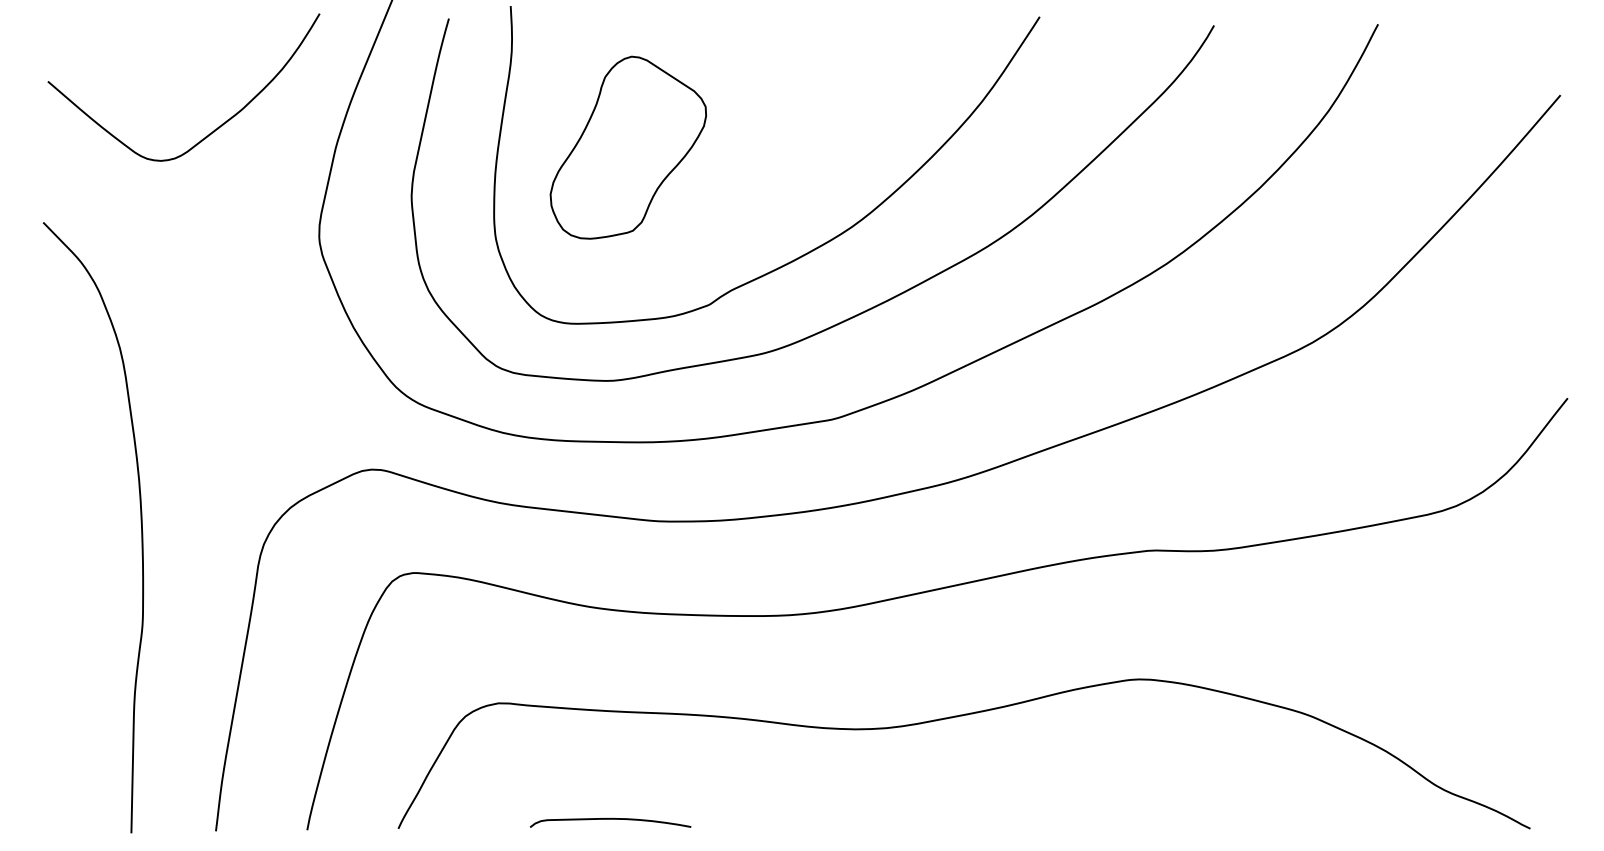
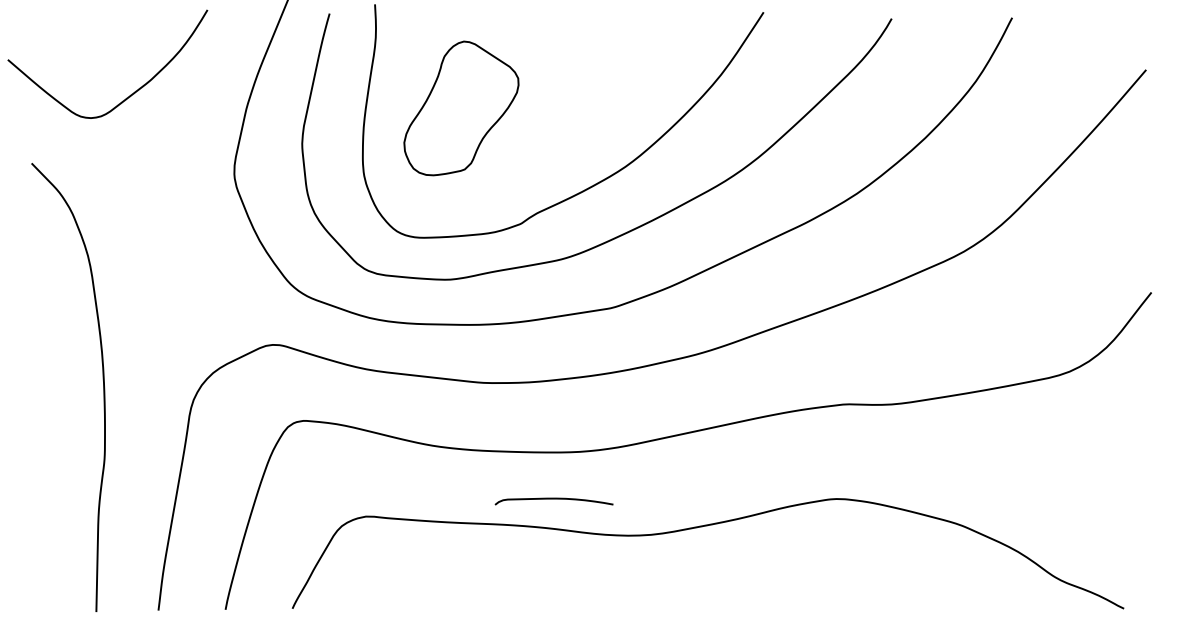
curve: (214, 129) -> (130, 95), moved
curve: (610, 819) -> (554, 499), moved

